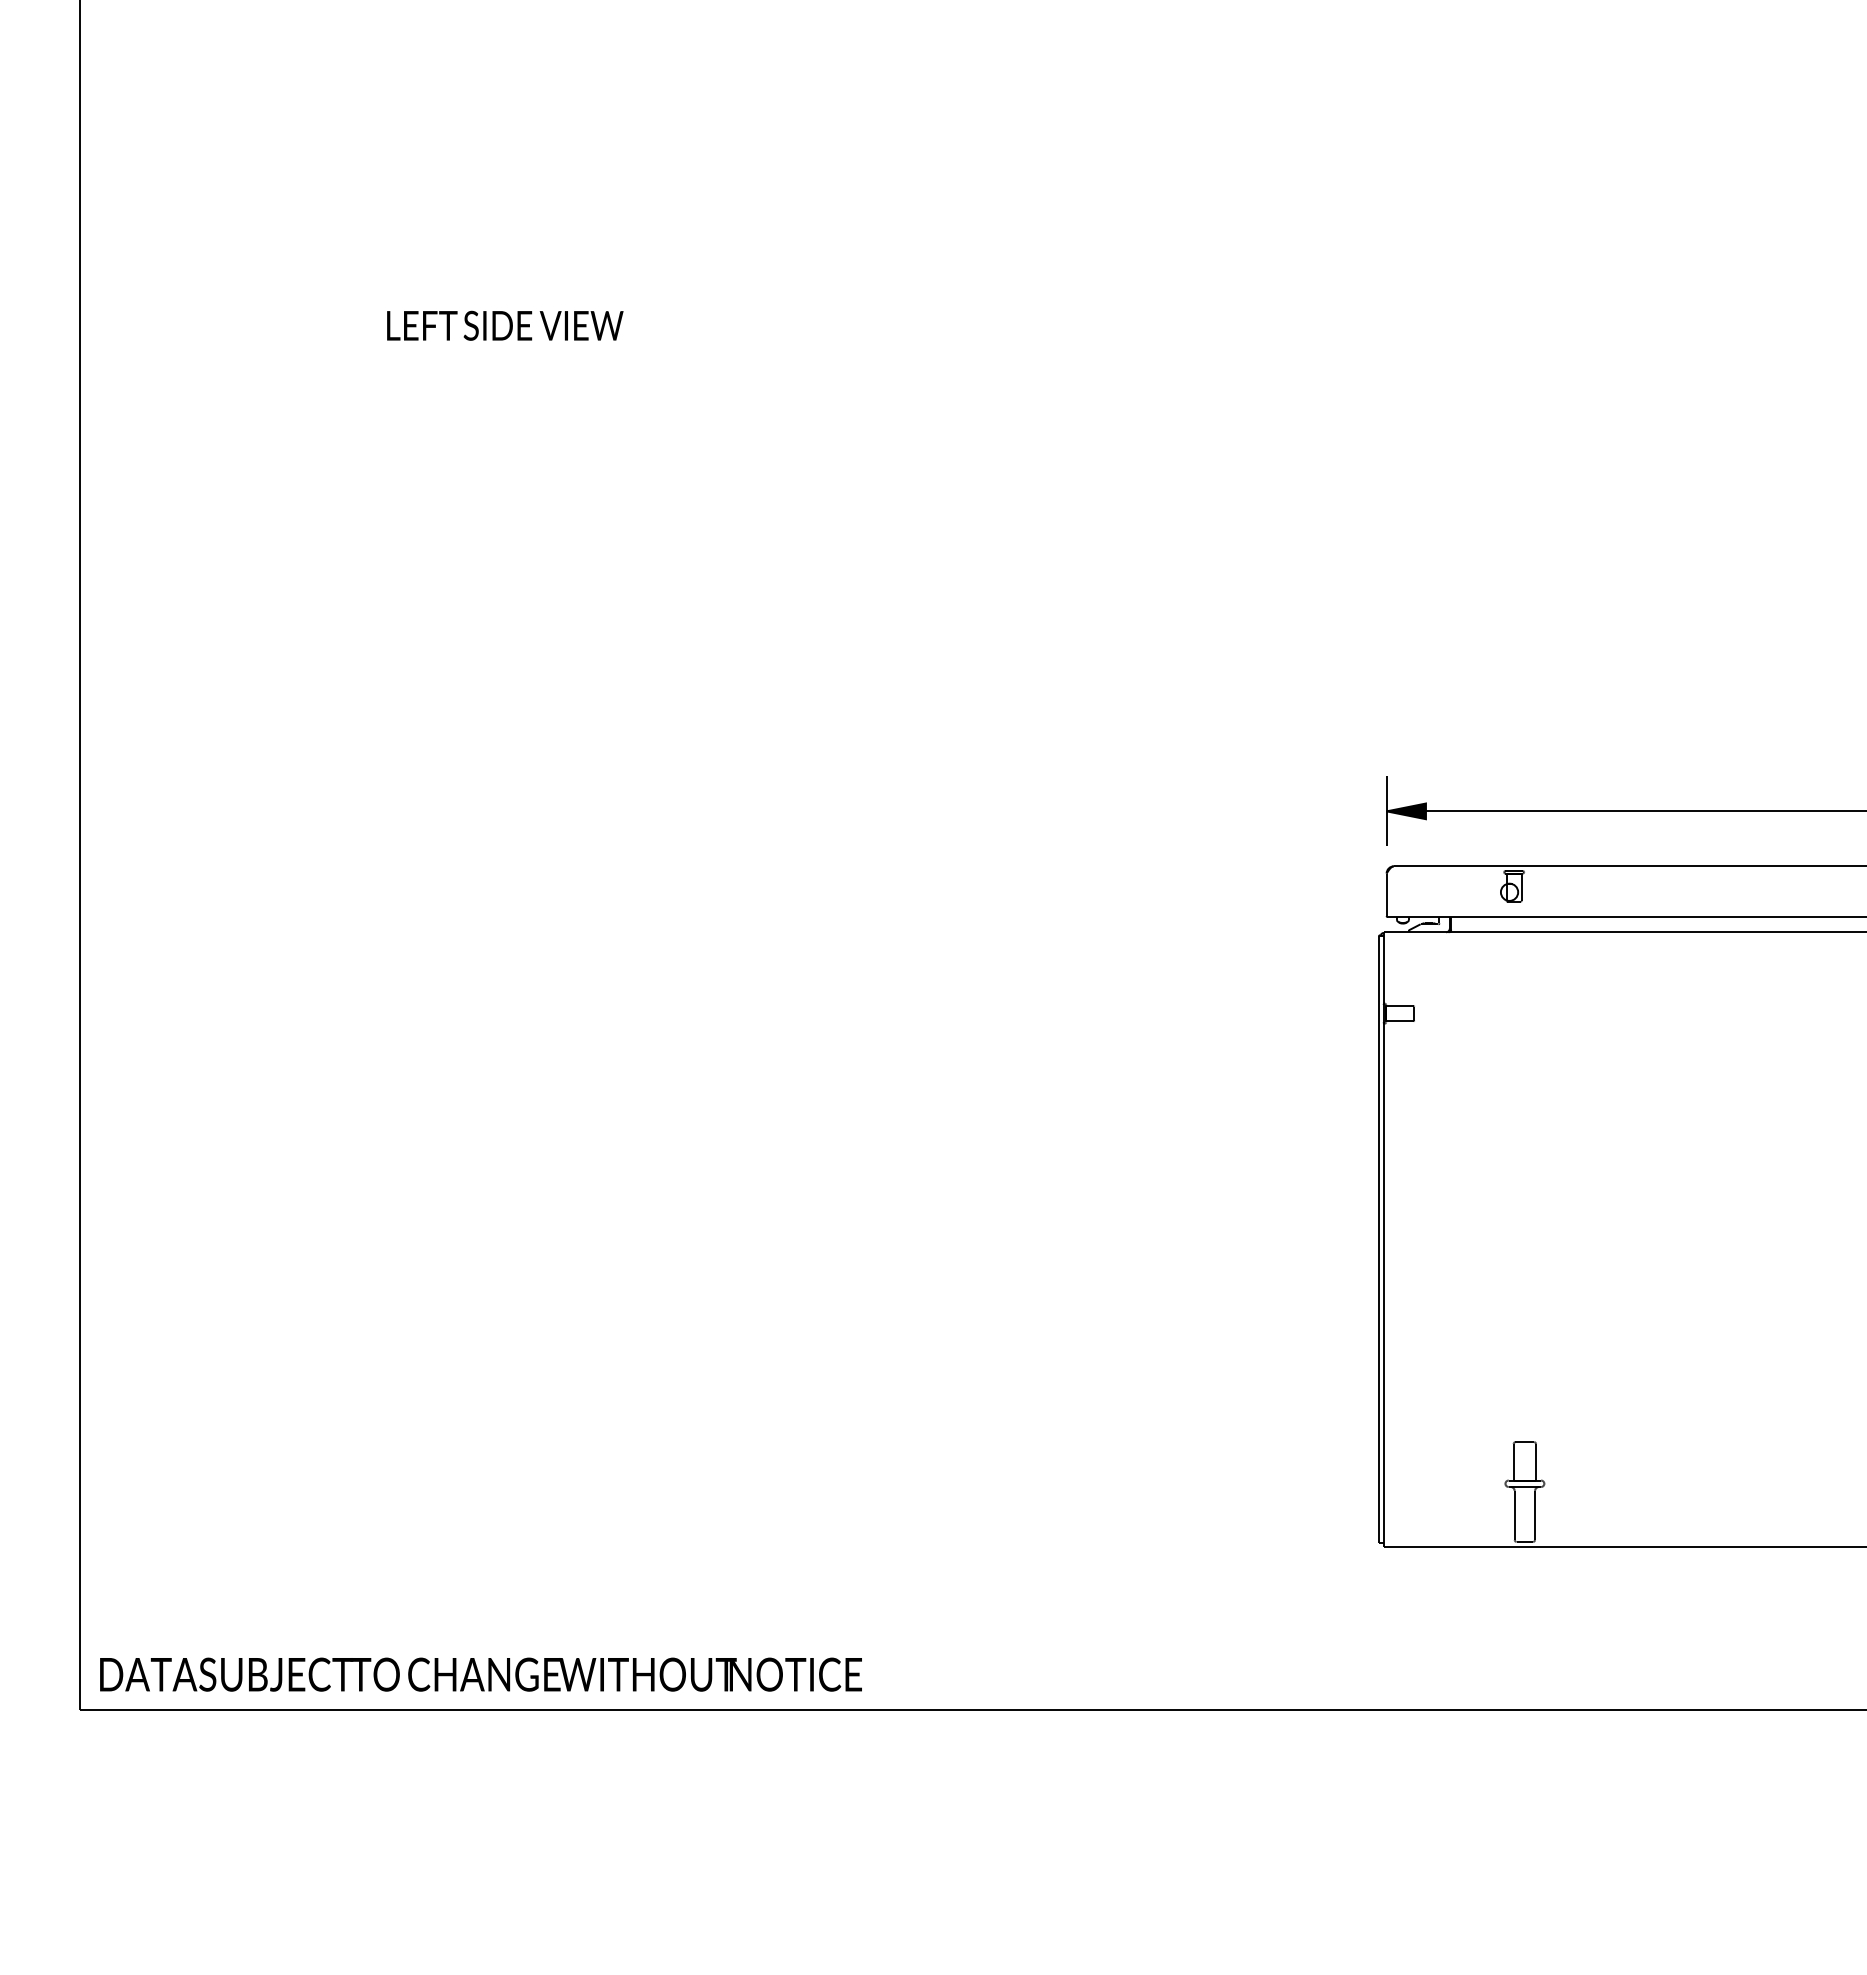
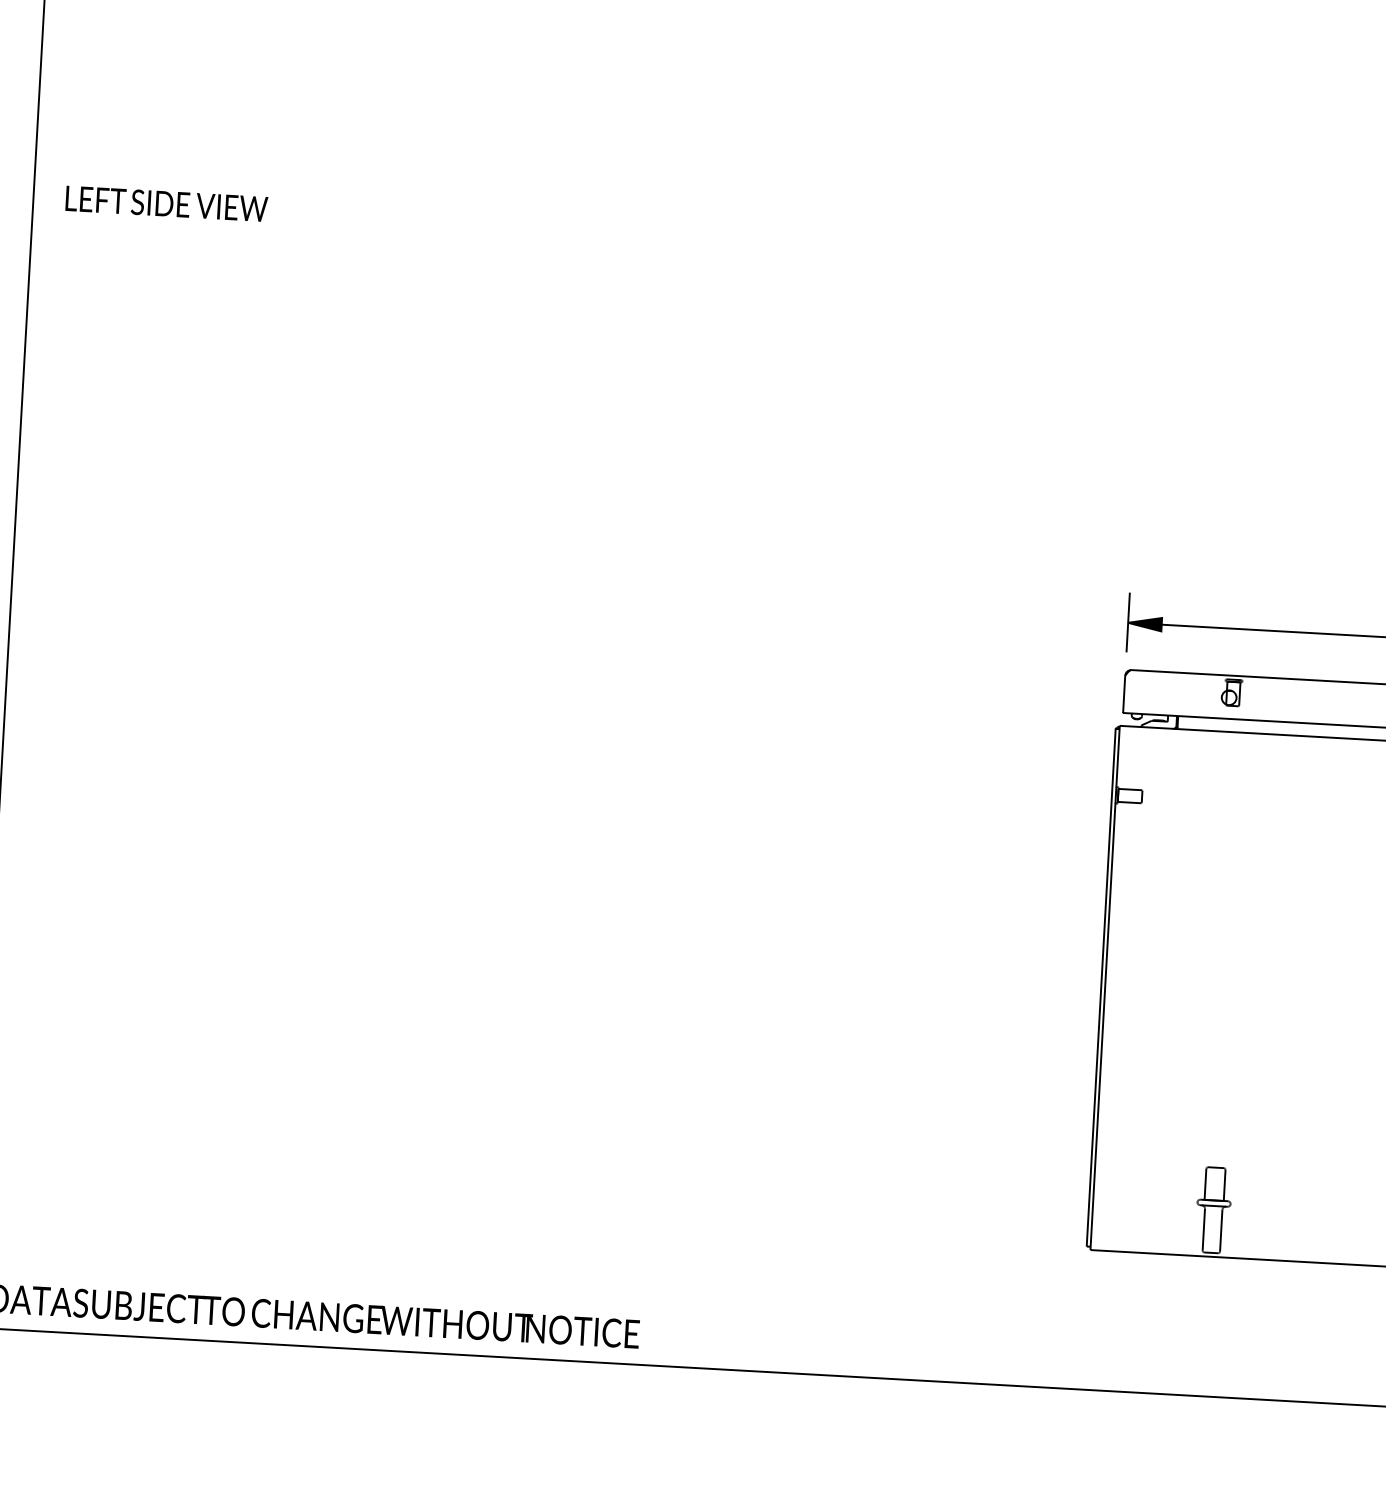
text: (505, 325) -> (167, 203), moved

